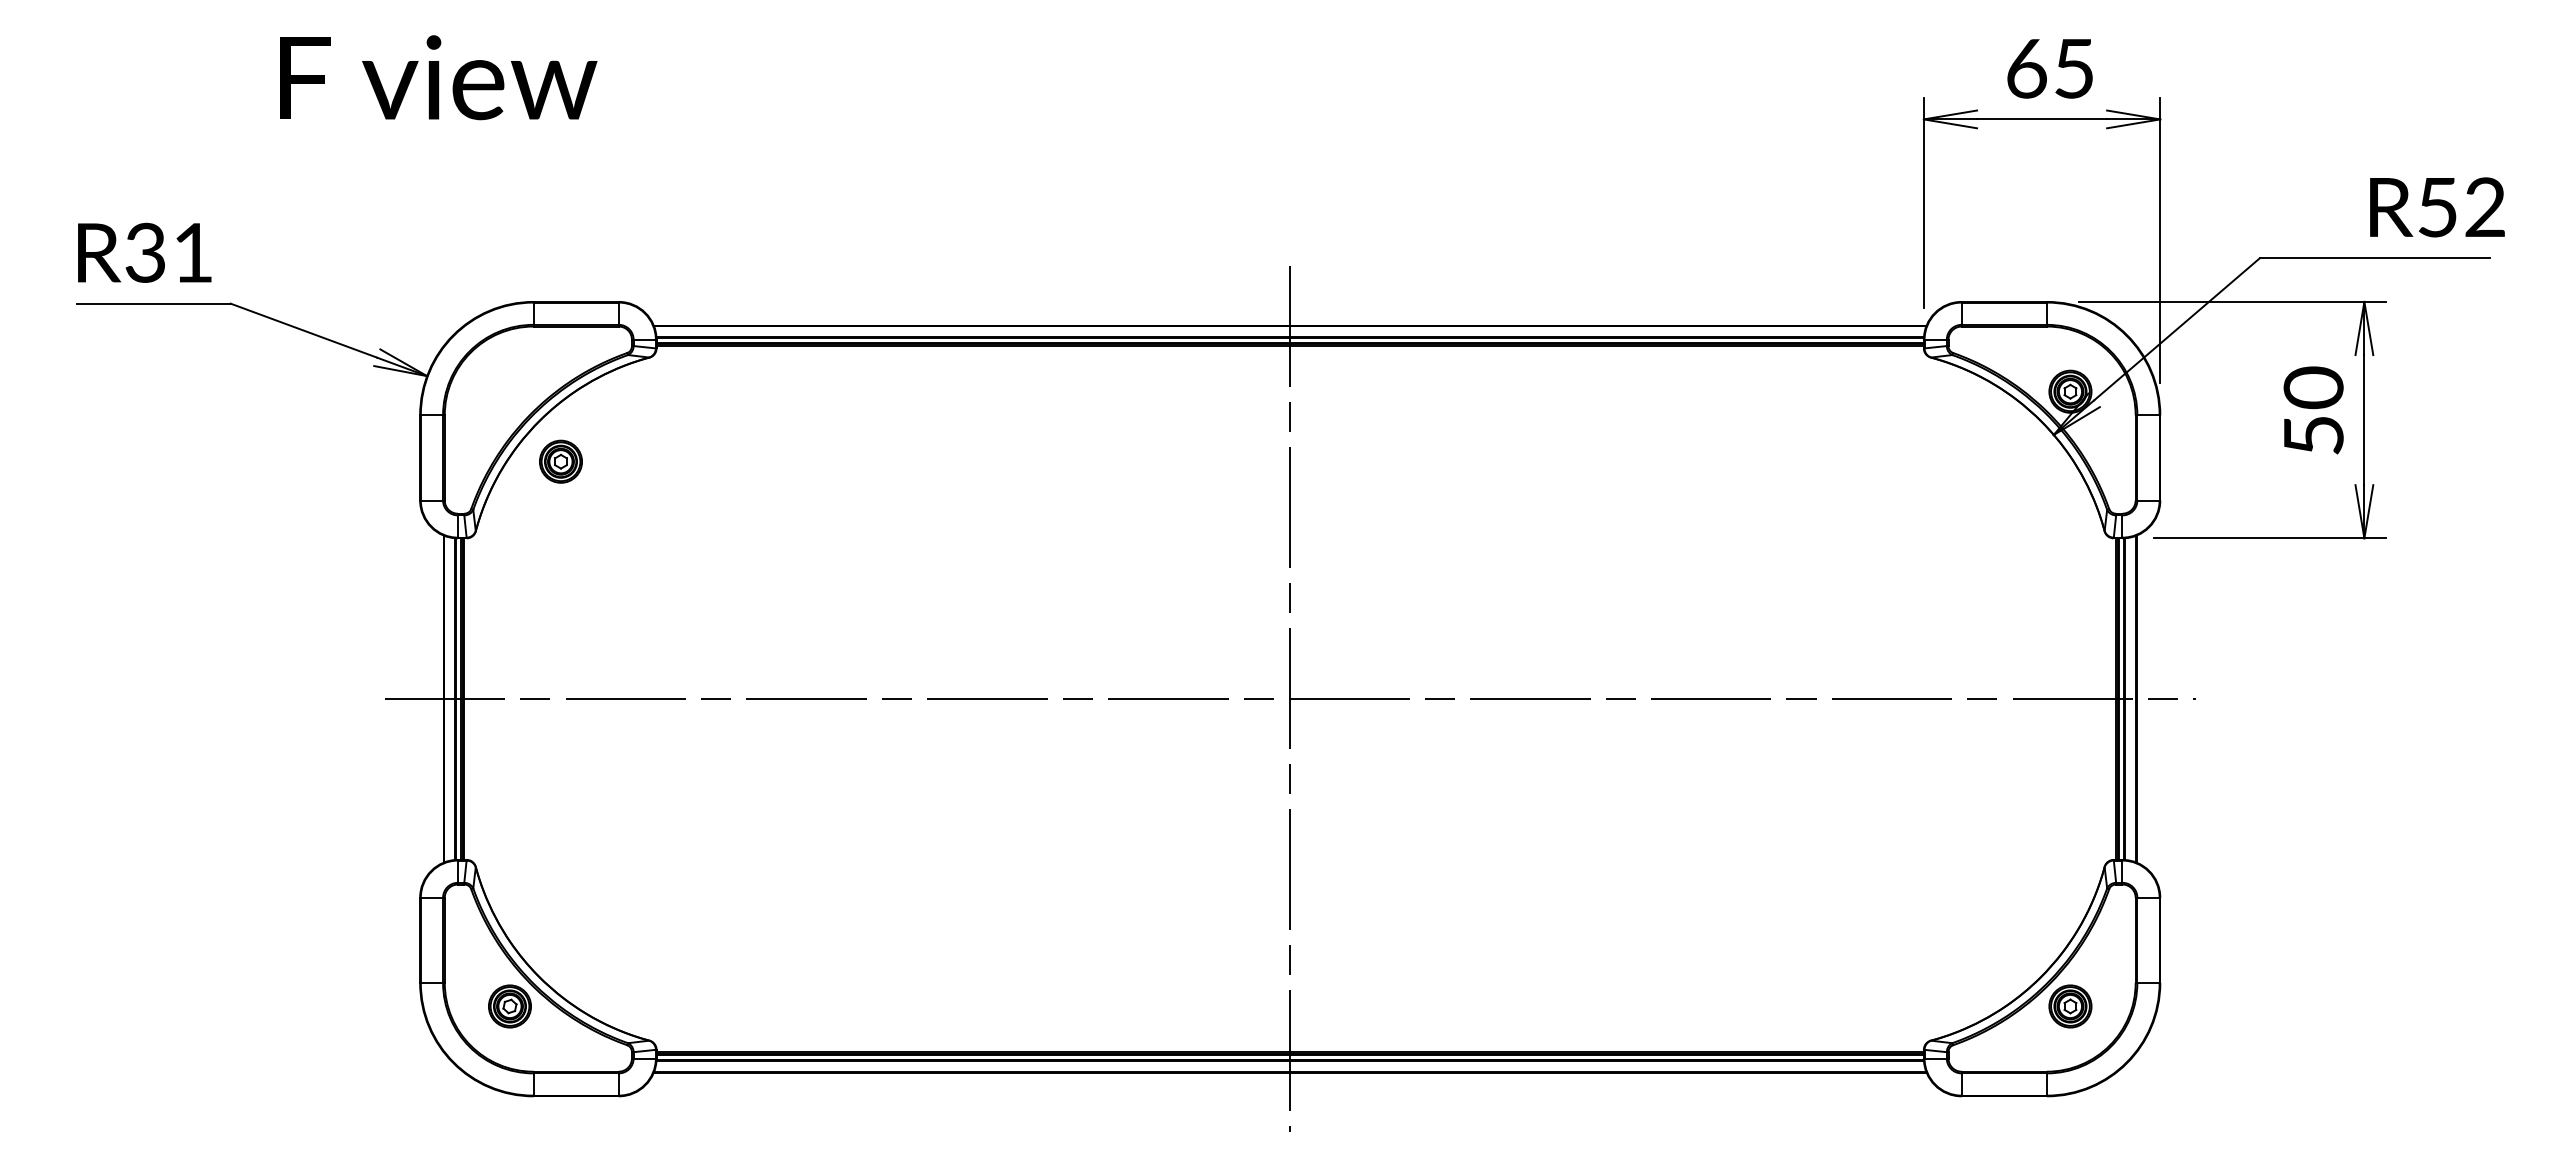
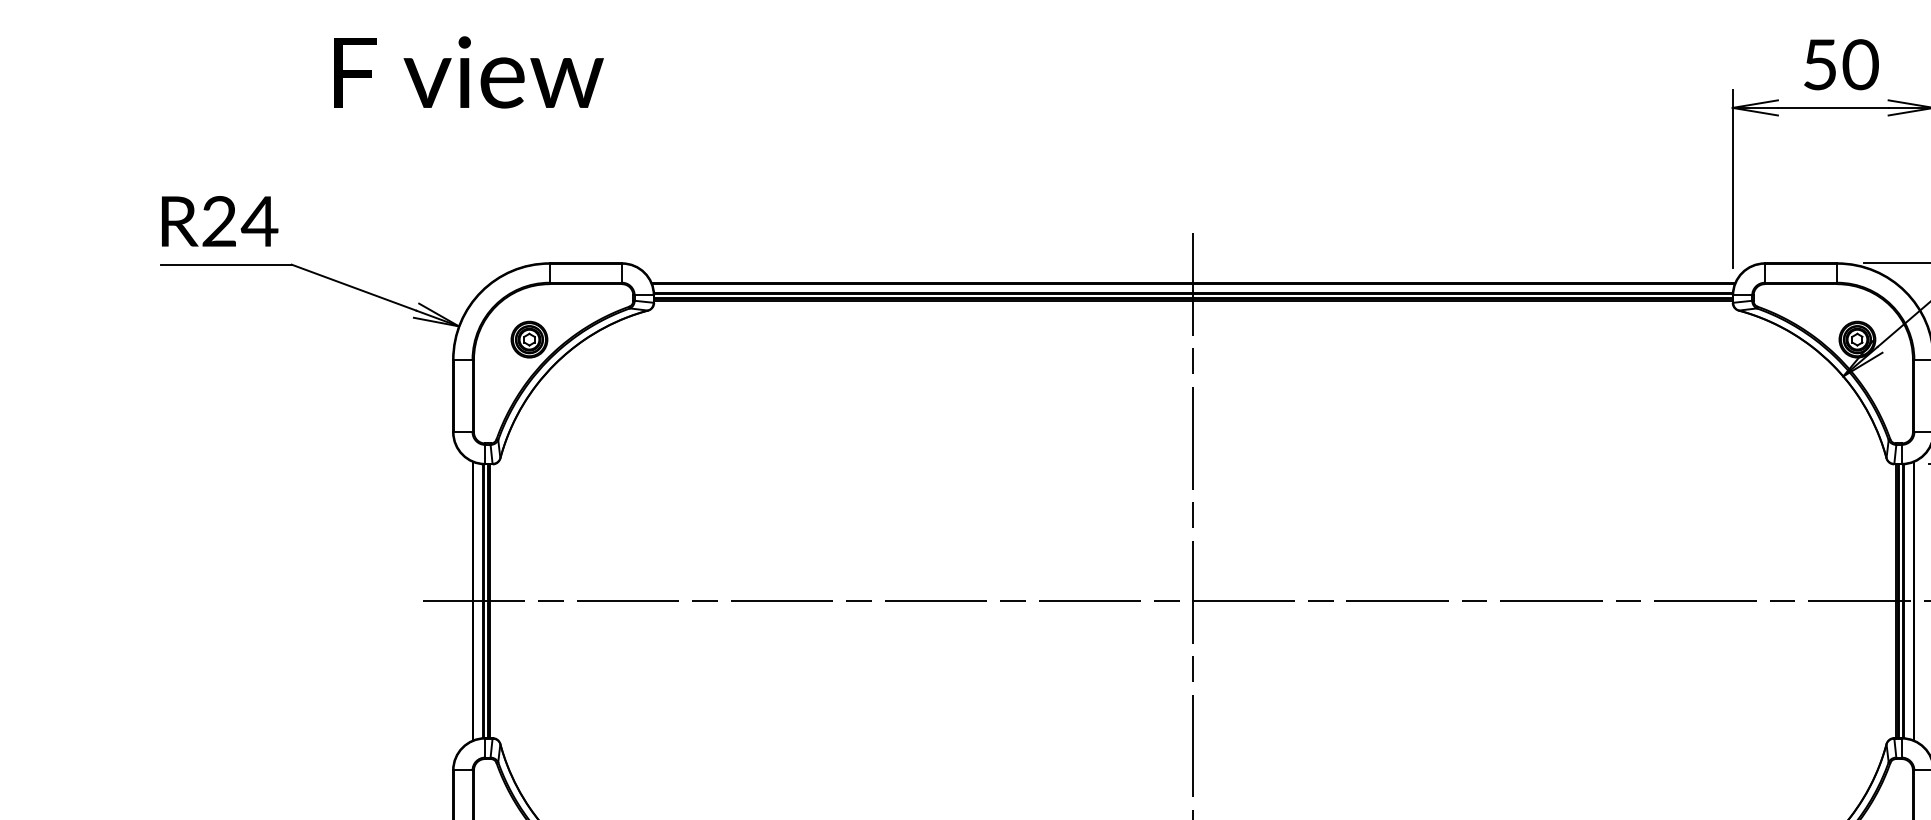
text: (2051, 68) -> (1841, 64), 65 -> 50
text: (169, 252) -> (239, 221), R31 -> R24
part: (560, 461) -> (529, 339), moved

